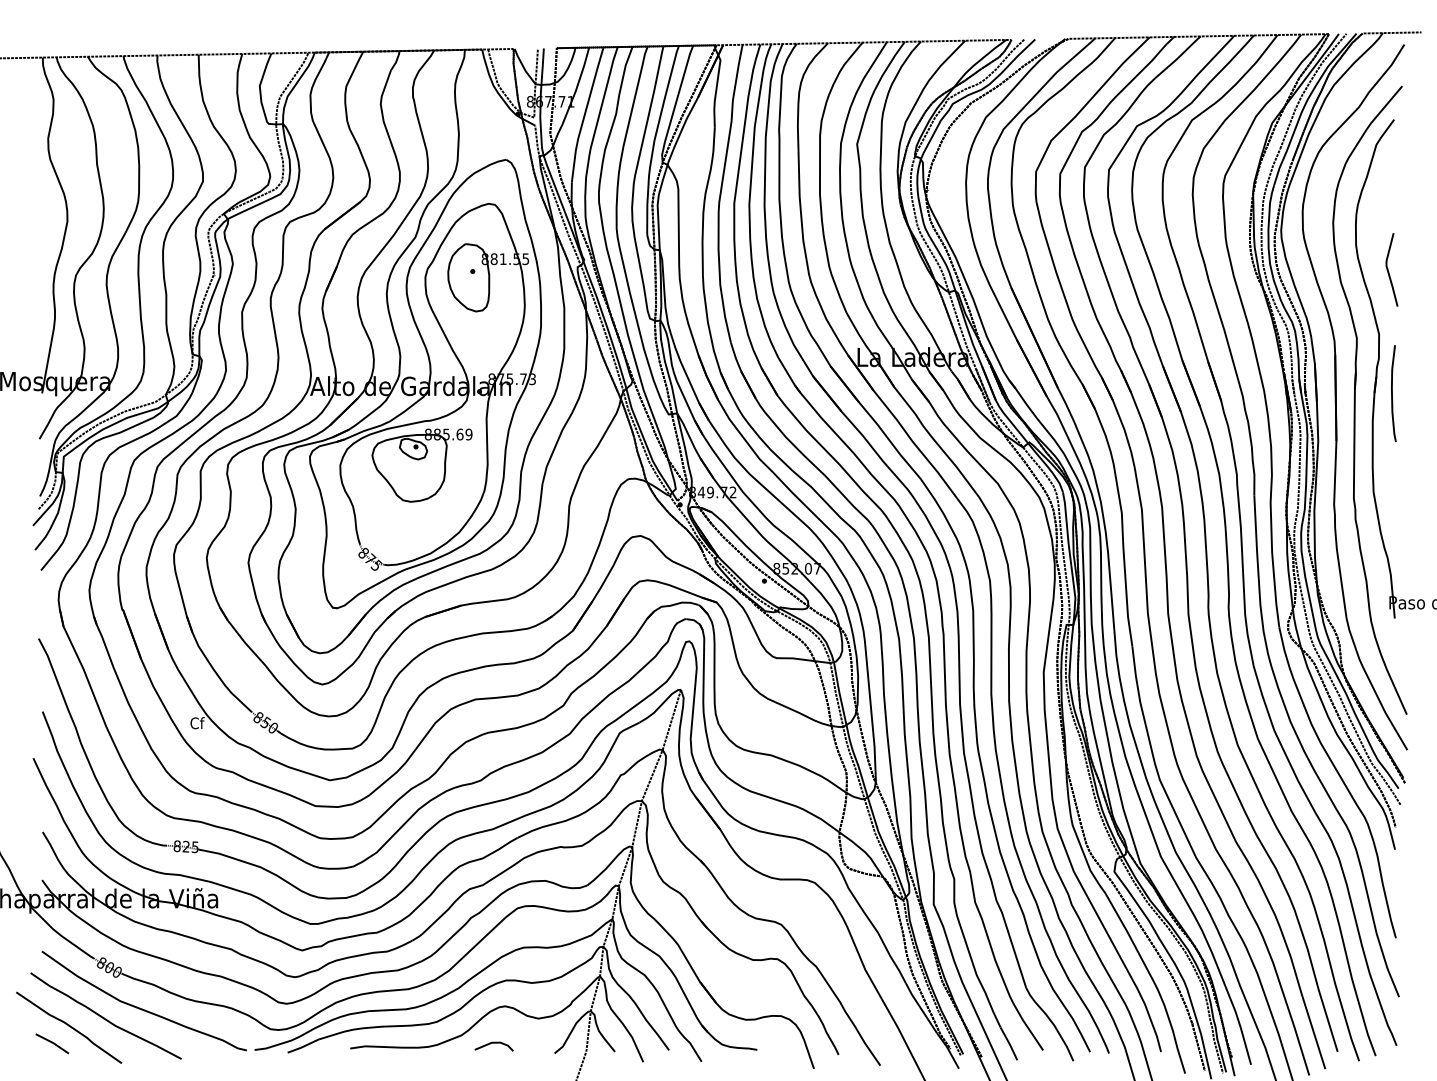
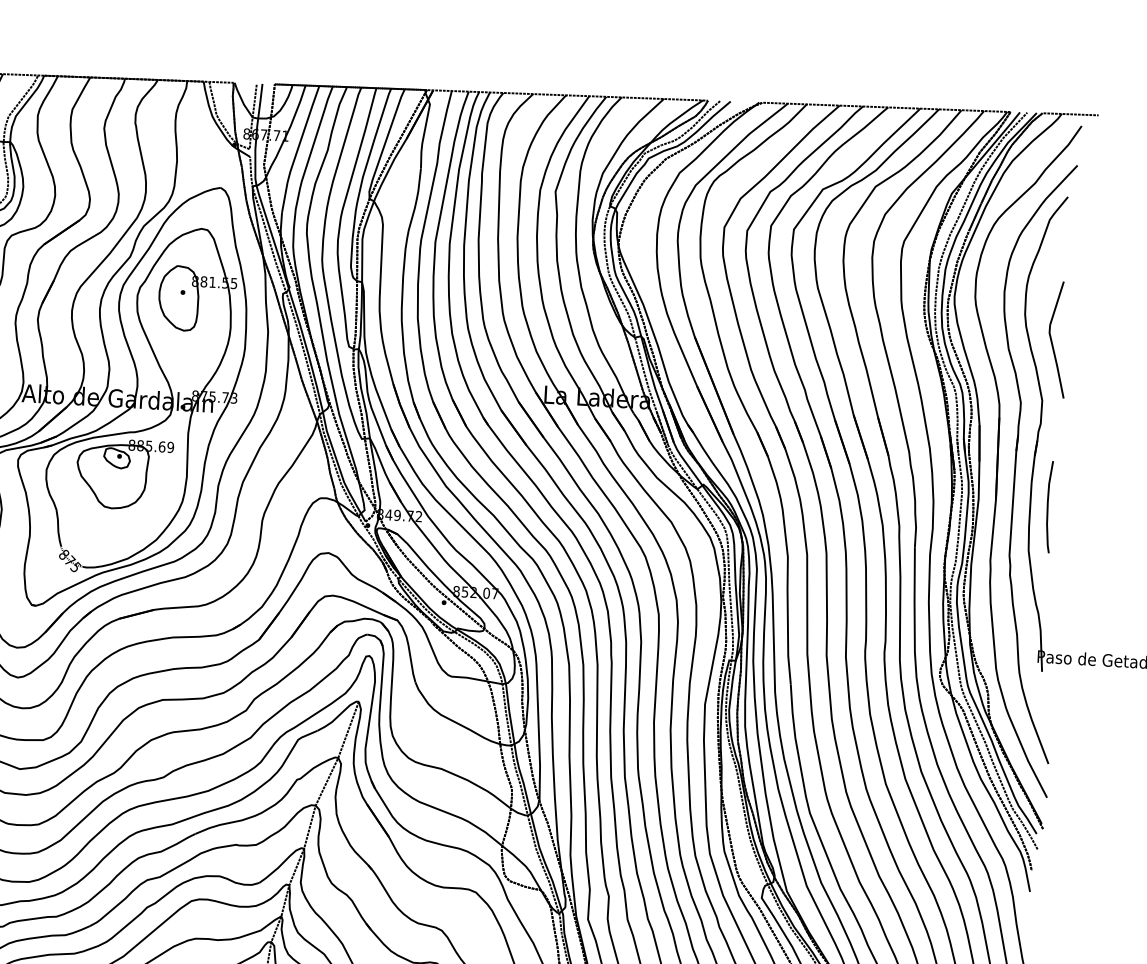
part: (1391, 269) -> (1057, 339), size x1.67
curve: (1392, 393) -> (1048, 506), moved

